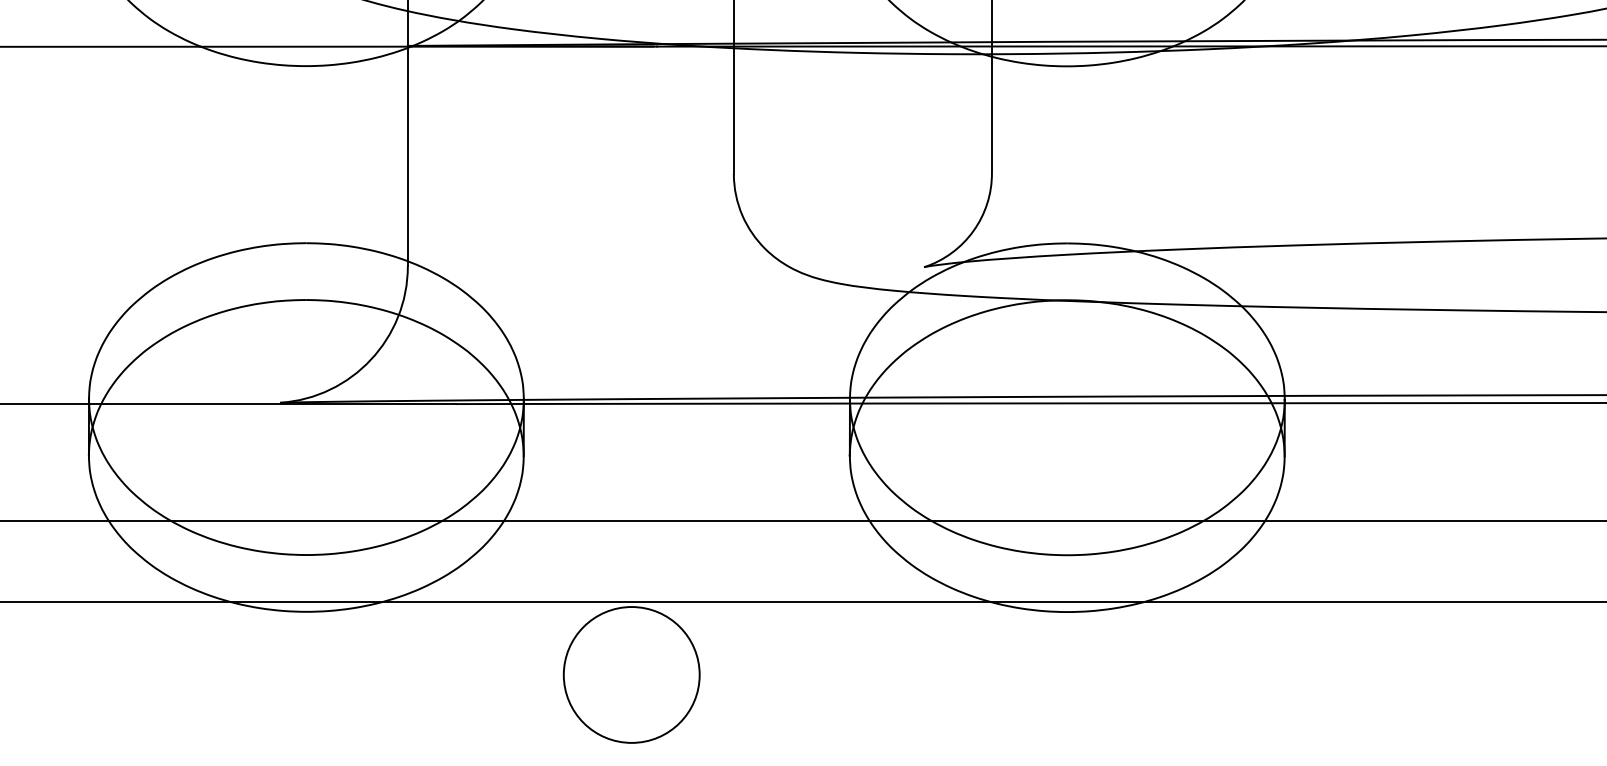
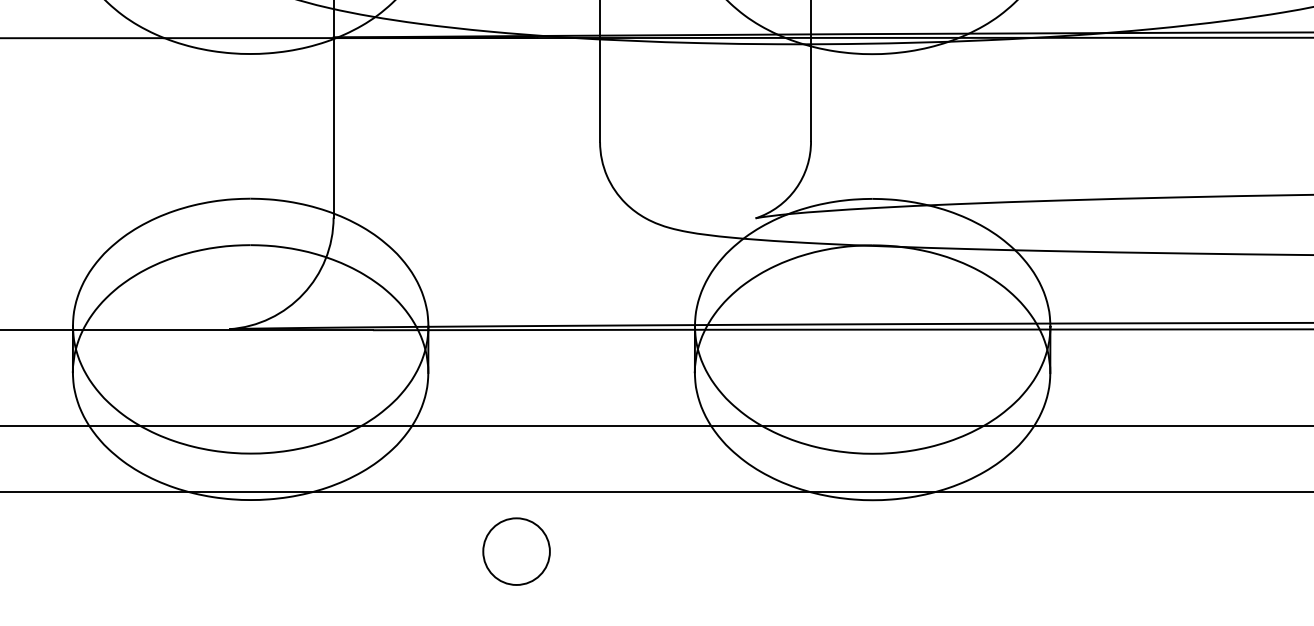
circle: (631, 674) -> (516, 551), size x0.6

